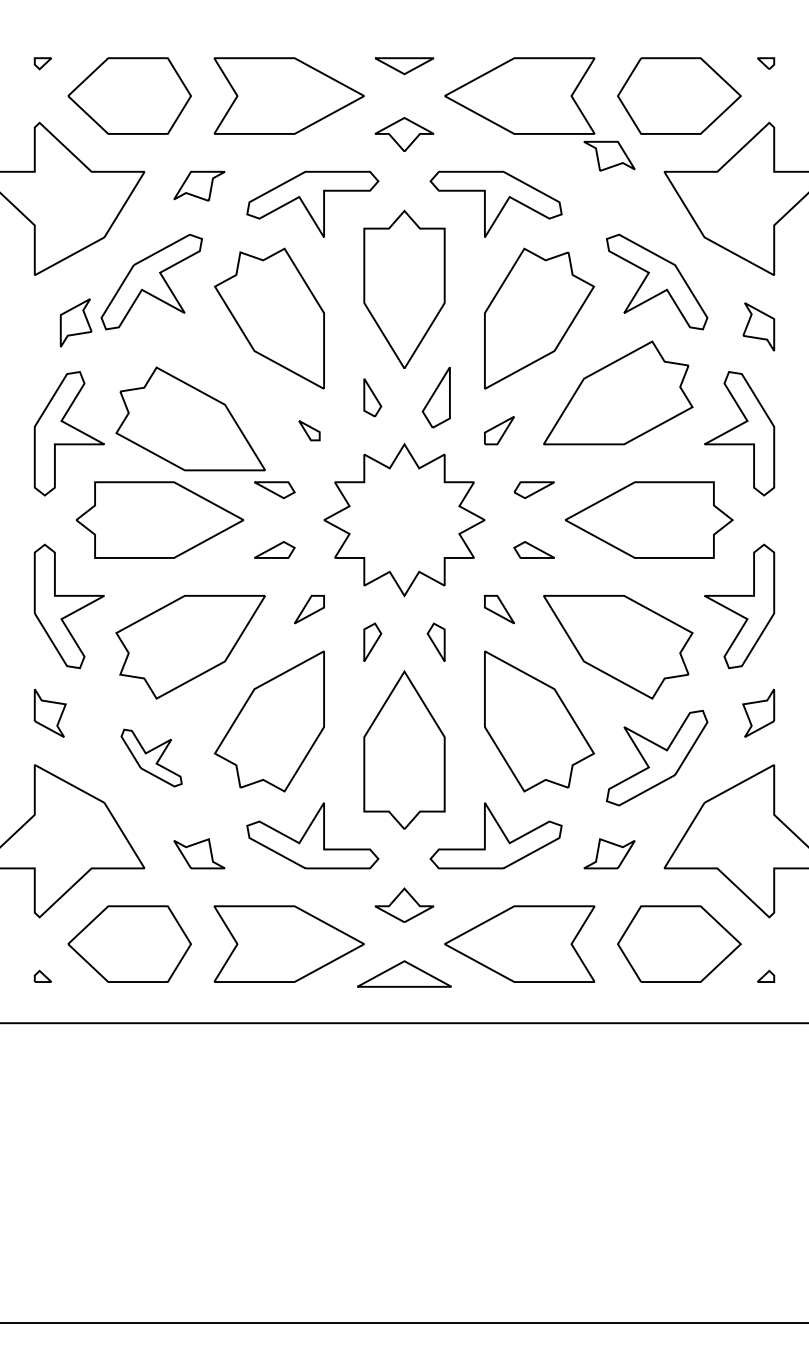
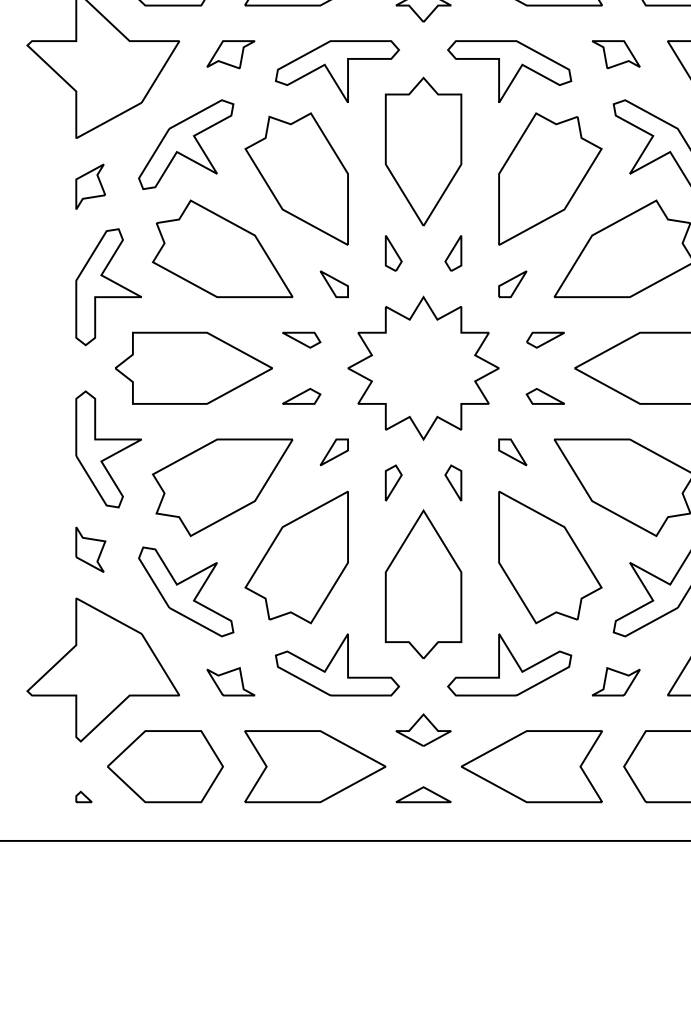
part: (609, 155) -> (616, 53), moved
part: (75, 322) -> (90, 186), moved
part: (435, 397) -> (452, 253), size x0.62
part: (190, 418) -> (222, 248), moved
part: (309, 430) -> (334, 284), size x1.43
part: (151, 757) -> (185, 591), size x1.67
part: (404, 973) -> (423, 794), size x0.62

